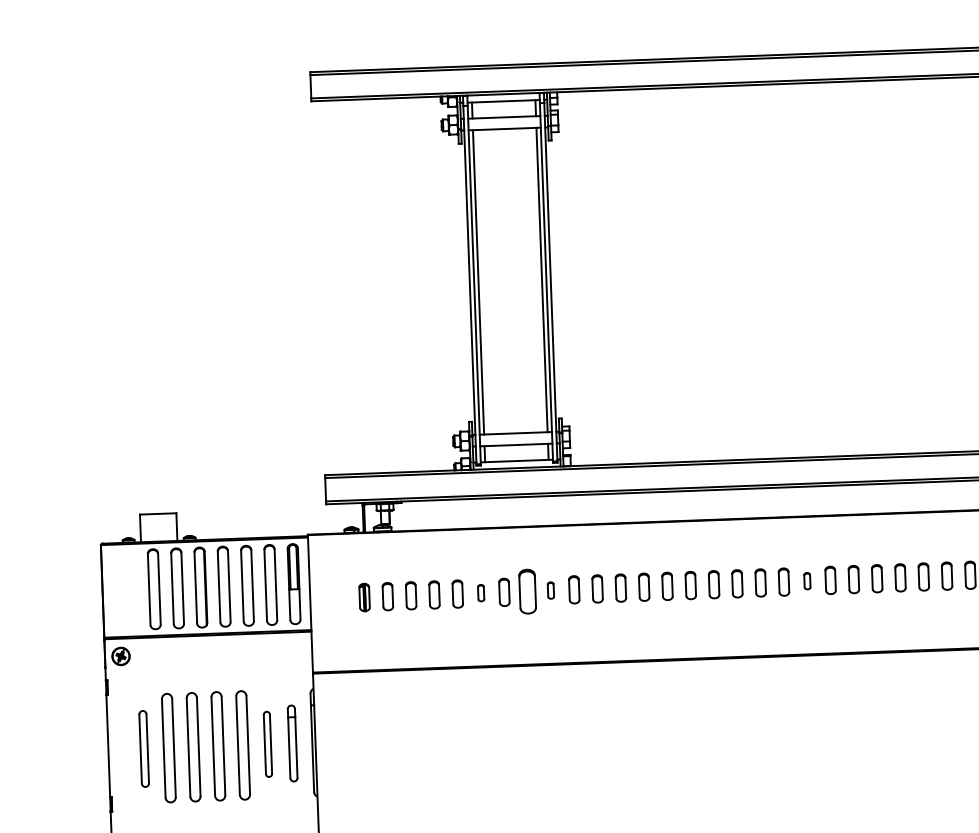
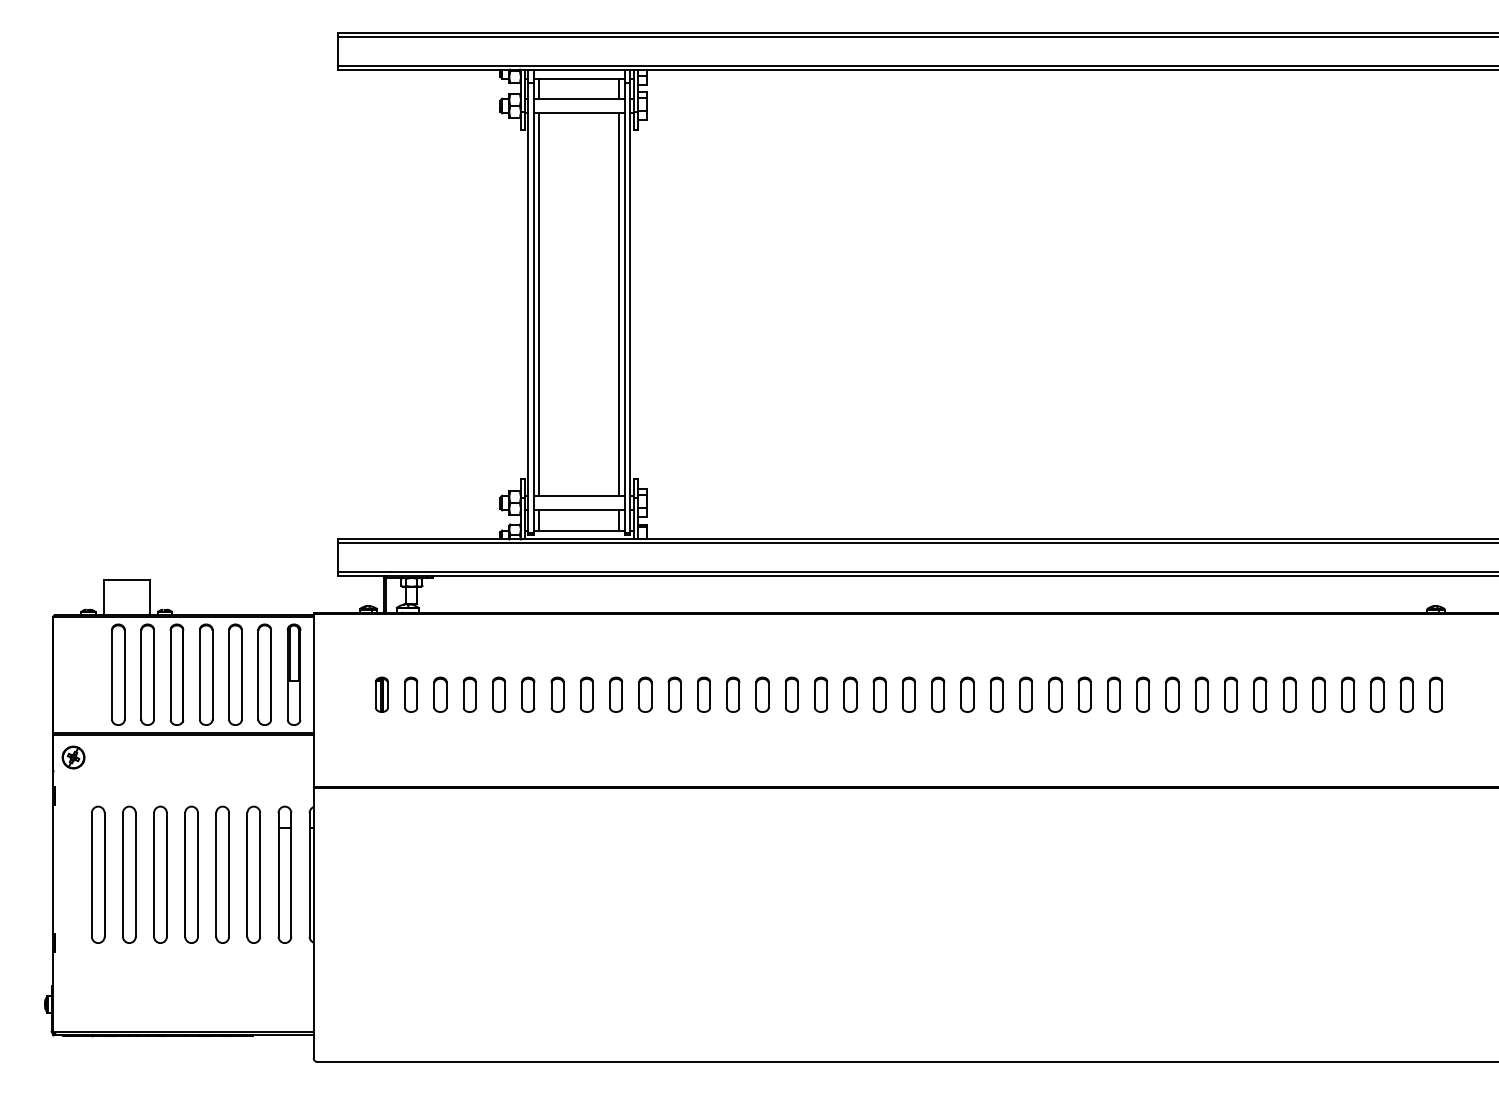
part: (807, 581) -> (938, 694), size x1.67
part: (550, 590) -> (615, 694), size x1.67
part: (527, 591) -> (586, 694), size x0.62
part: (481, 592) -> (528, 694), size x1.67
part: (292, 743) -> (284, 874), size x1.43
part: (267, 744) -> (253, 874), size x1.67
part: (144, 748) -> (98, 874), size x1.43

